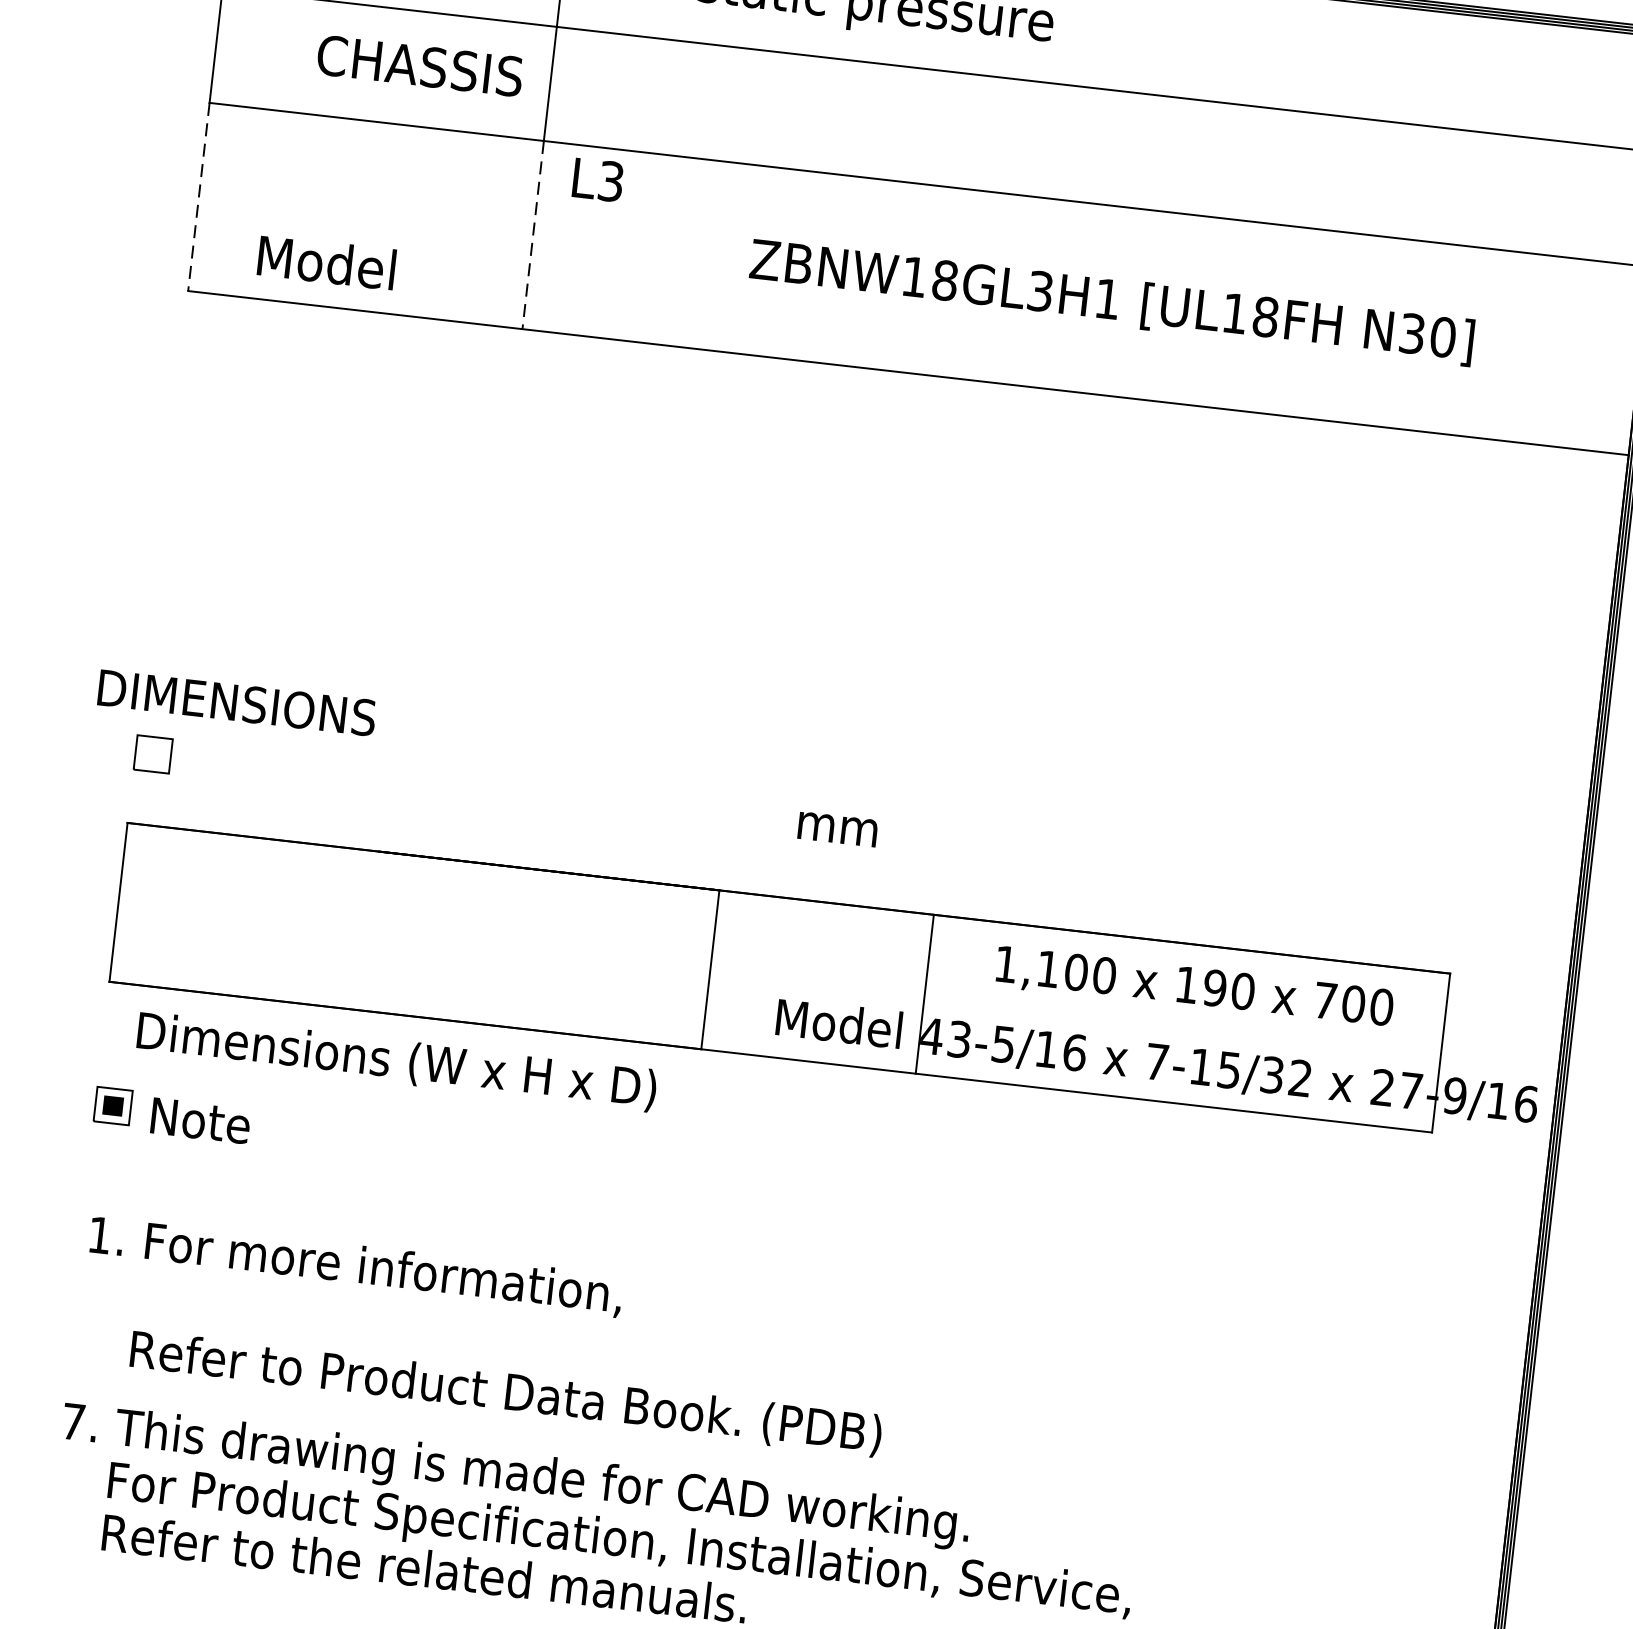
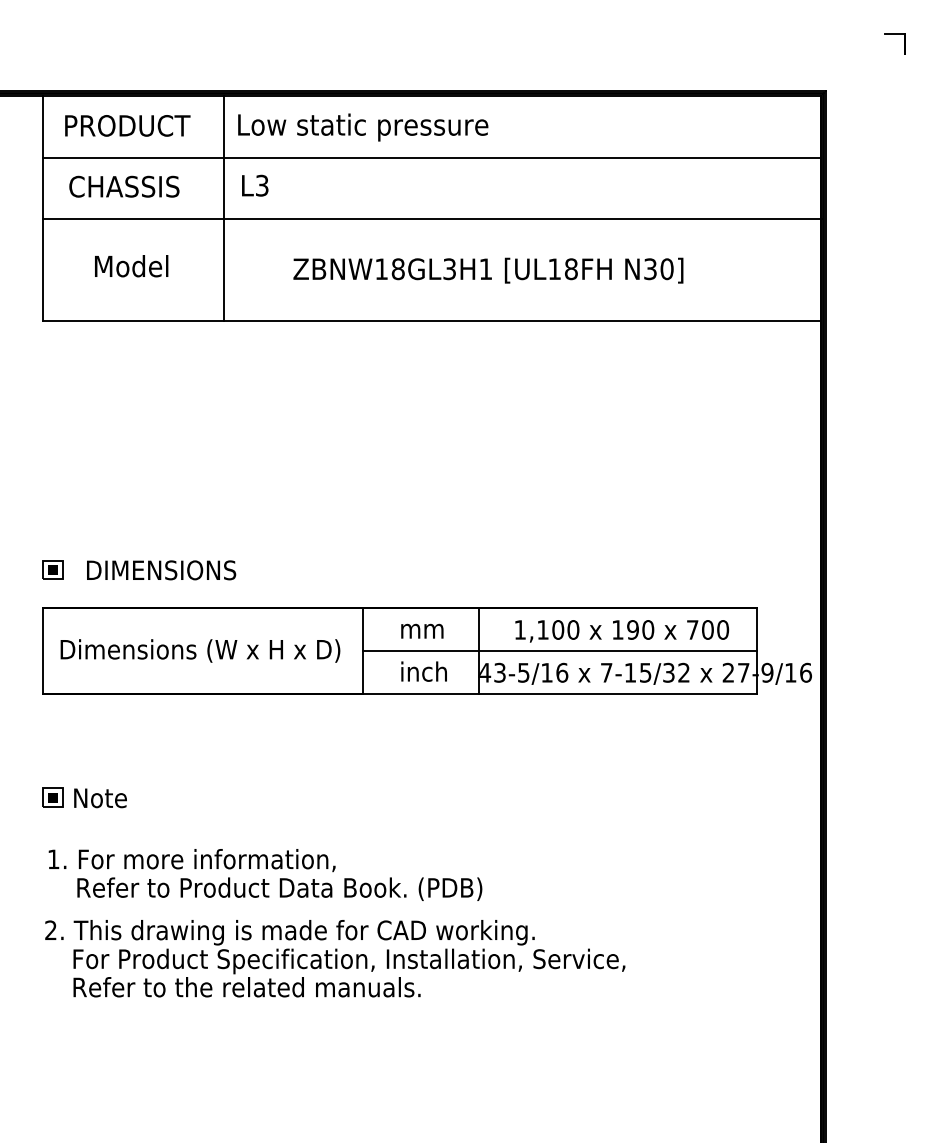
text: (420, 65) -> (124, 186), moved
text: (598, 179) -> (255, 185), moved
line: (198, 197) -> (43, 270), dashed -> solid
line: (532, 235) -> (223, 270), dashed -> solid
text: (326, 263) -> (131, 266), moved
text: (1112, 301) -> (488, 270), moved
text: (236, 703) -> (161, 570), moved
fill: (152, 753) -> (52, 569), added
text: (838, 828) -> (422, 630), moved
line: (1074, 1010) -> (559, 650), added
text: (838, 1023) -> (434, 671), Model -> inch
text: (396, 1061) -> (200, 650), moved
part: (112, 1105) -> (52, 797), moved
text: (200, 1121) -> (100, 798), moved
text: (354, 1266) -> (191, 860), moved
text: (72, 1420) -> (50, 929), 7. -> 2.

